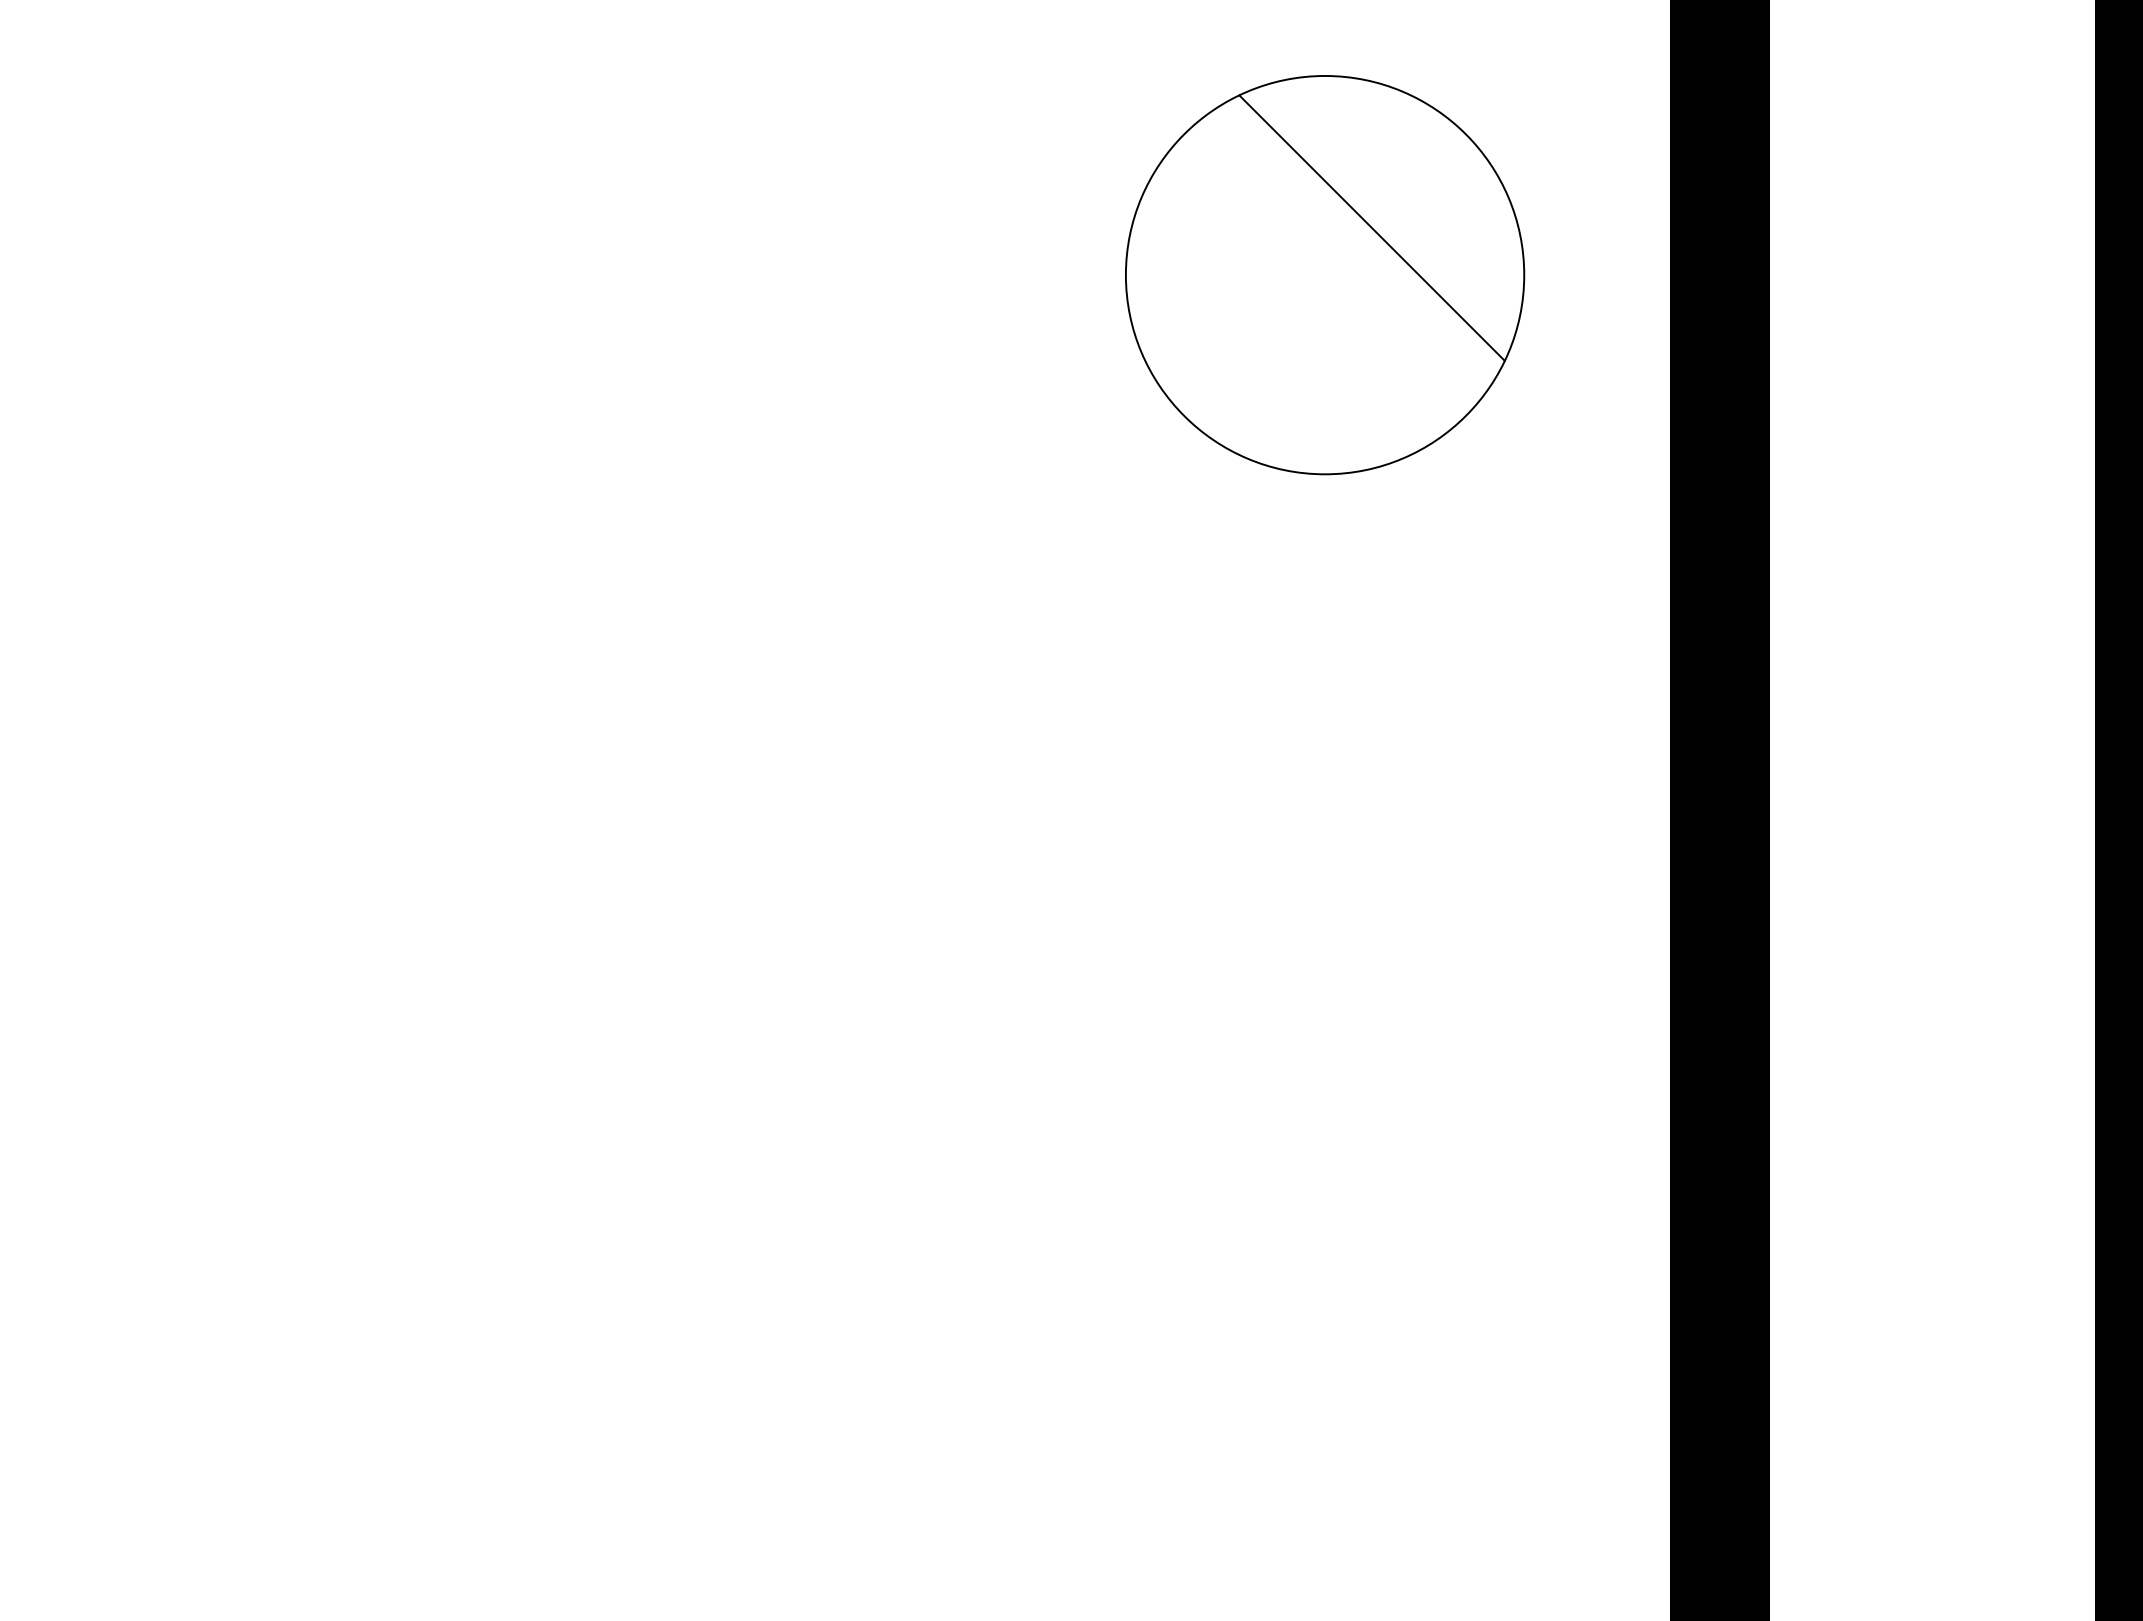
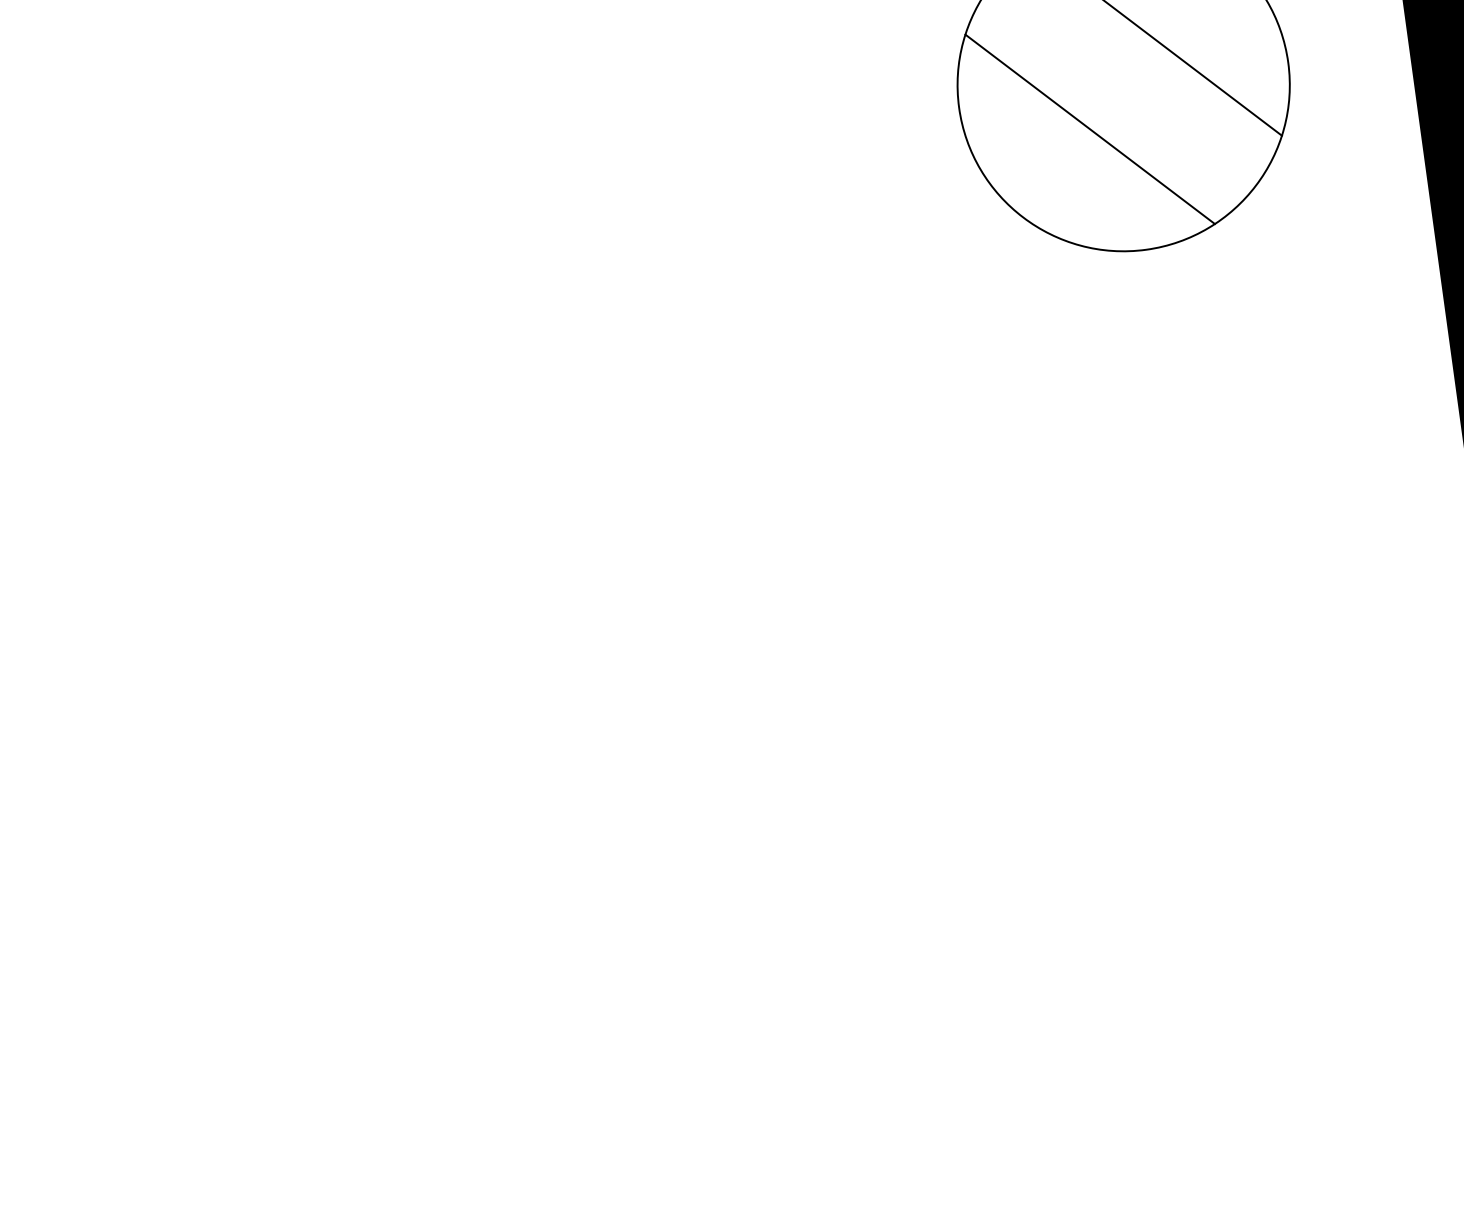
line: (1277, 321) -> (1089, 128), added

